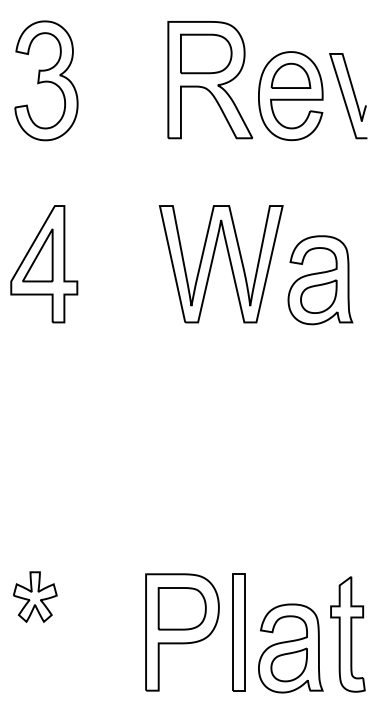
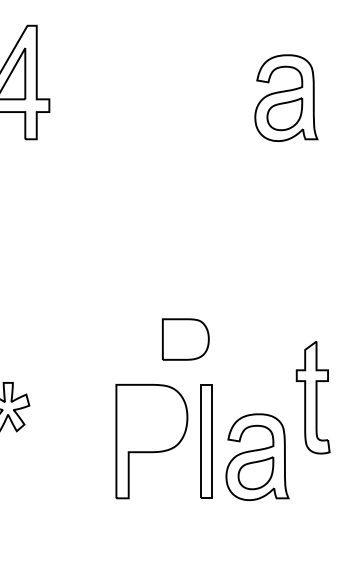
part: (212, 264) -> (181, 82), removed
part: (181, 608) -> (185, 339), moved
part: (347, 634) -> (312, 397), moved

